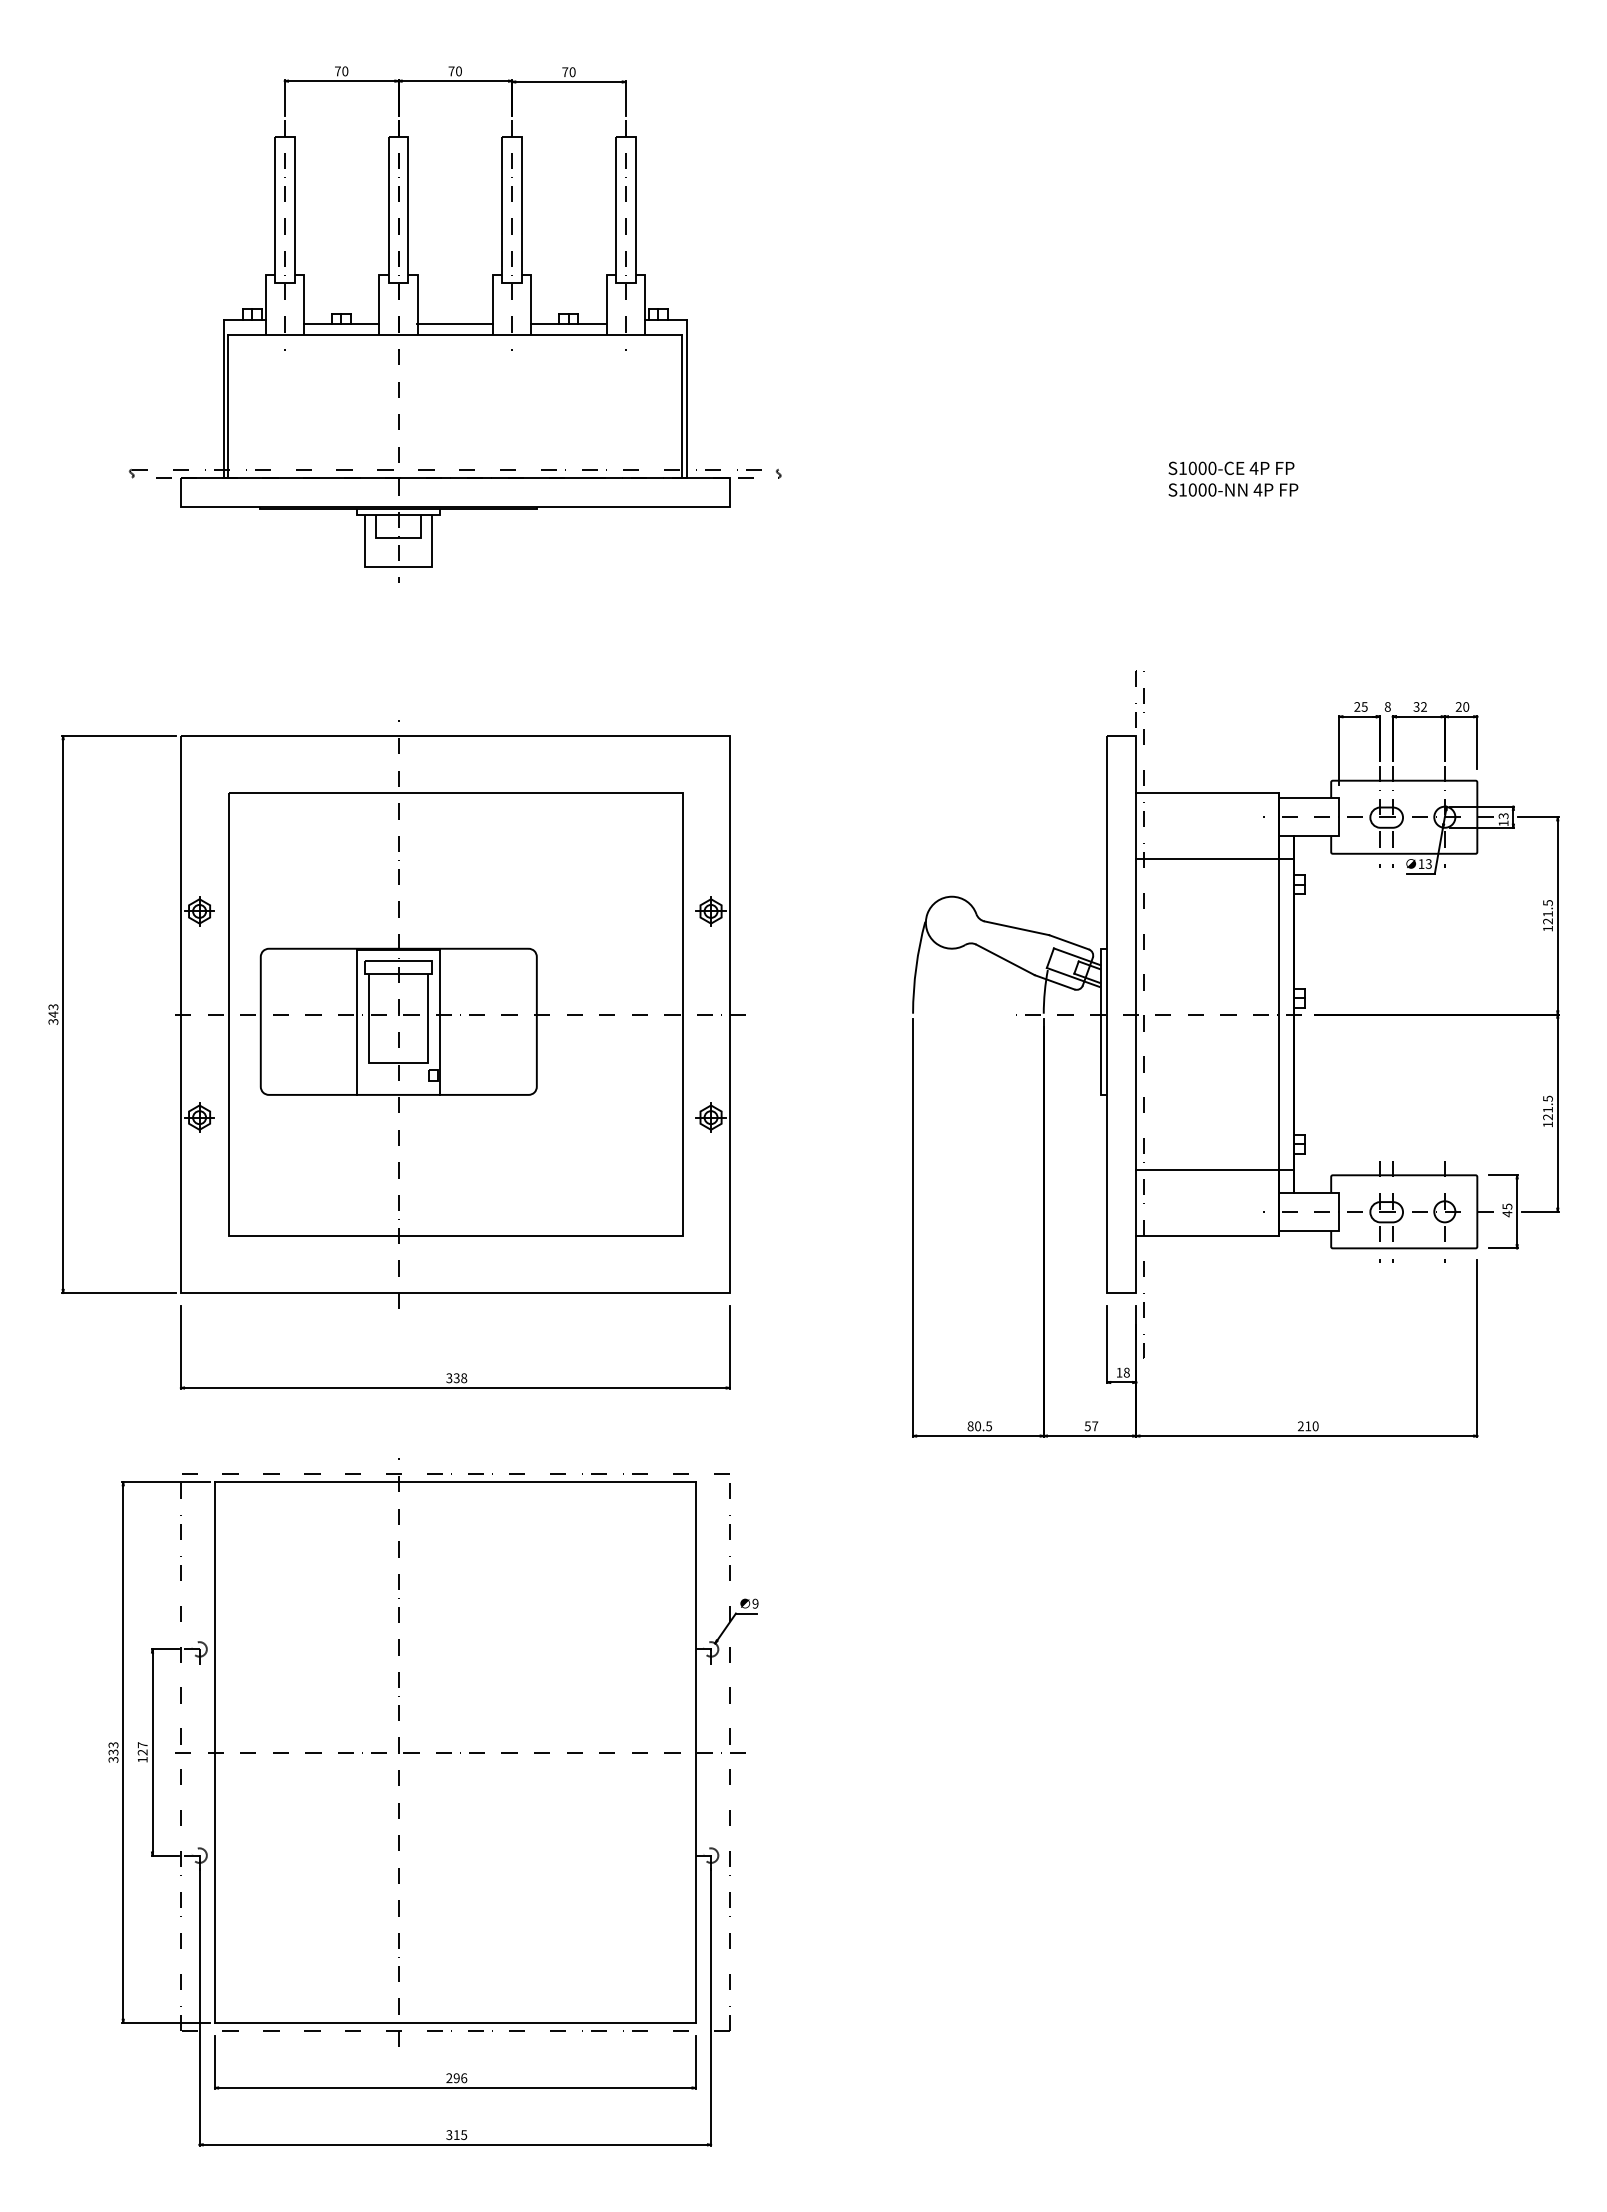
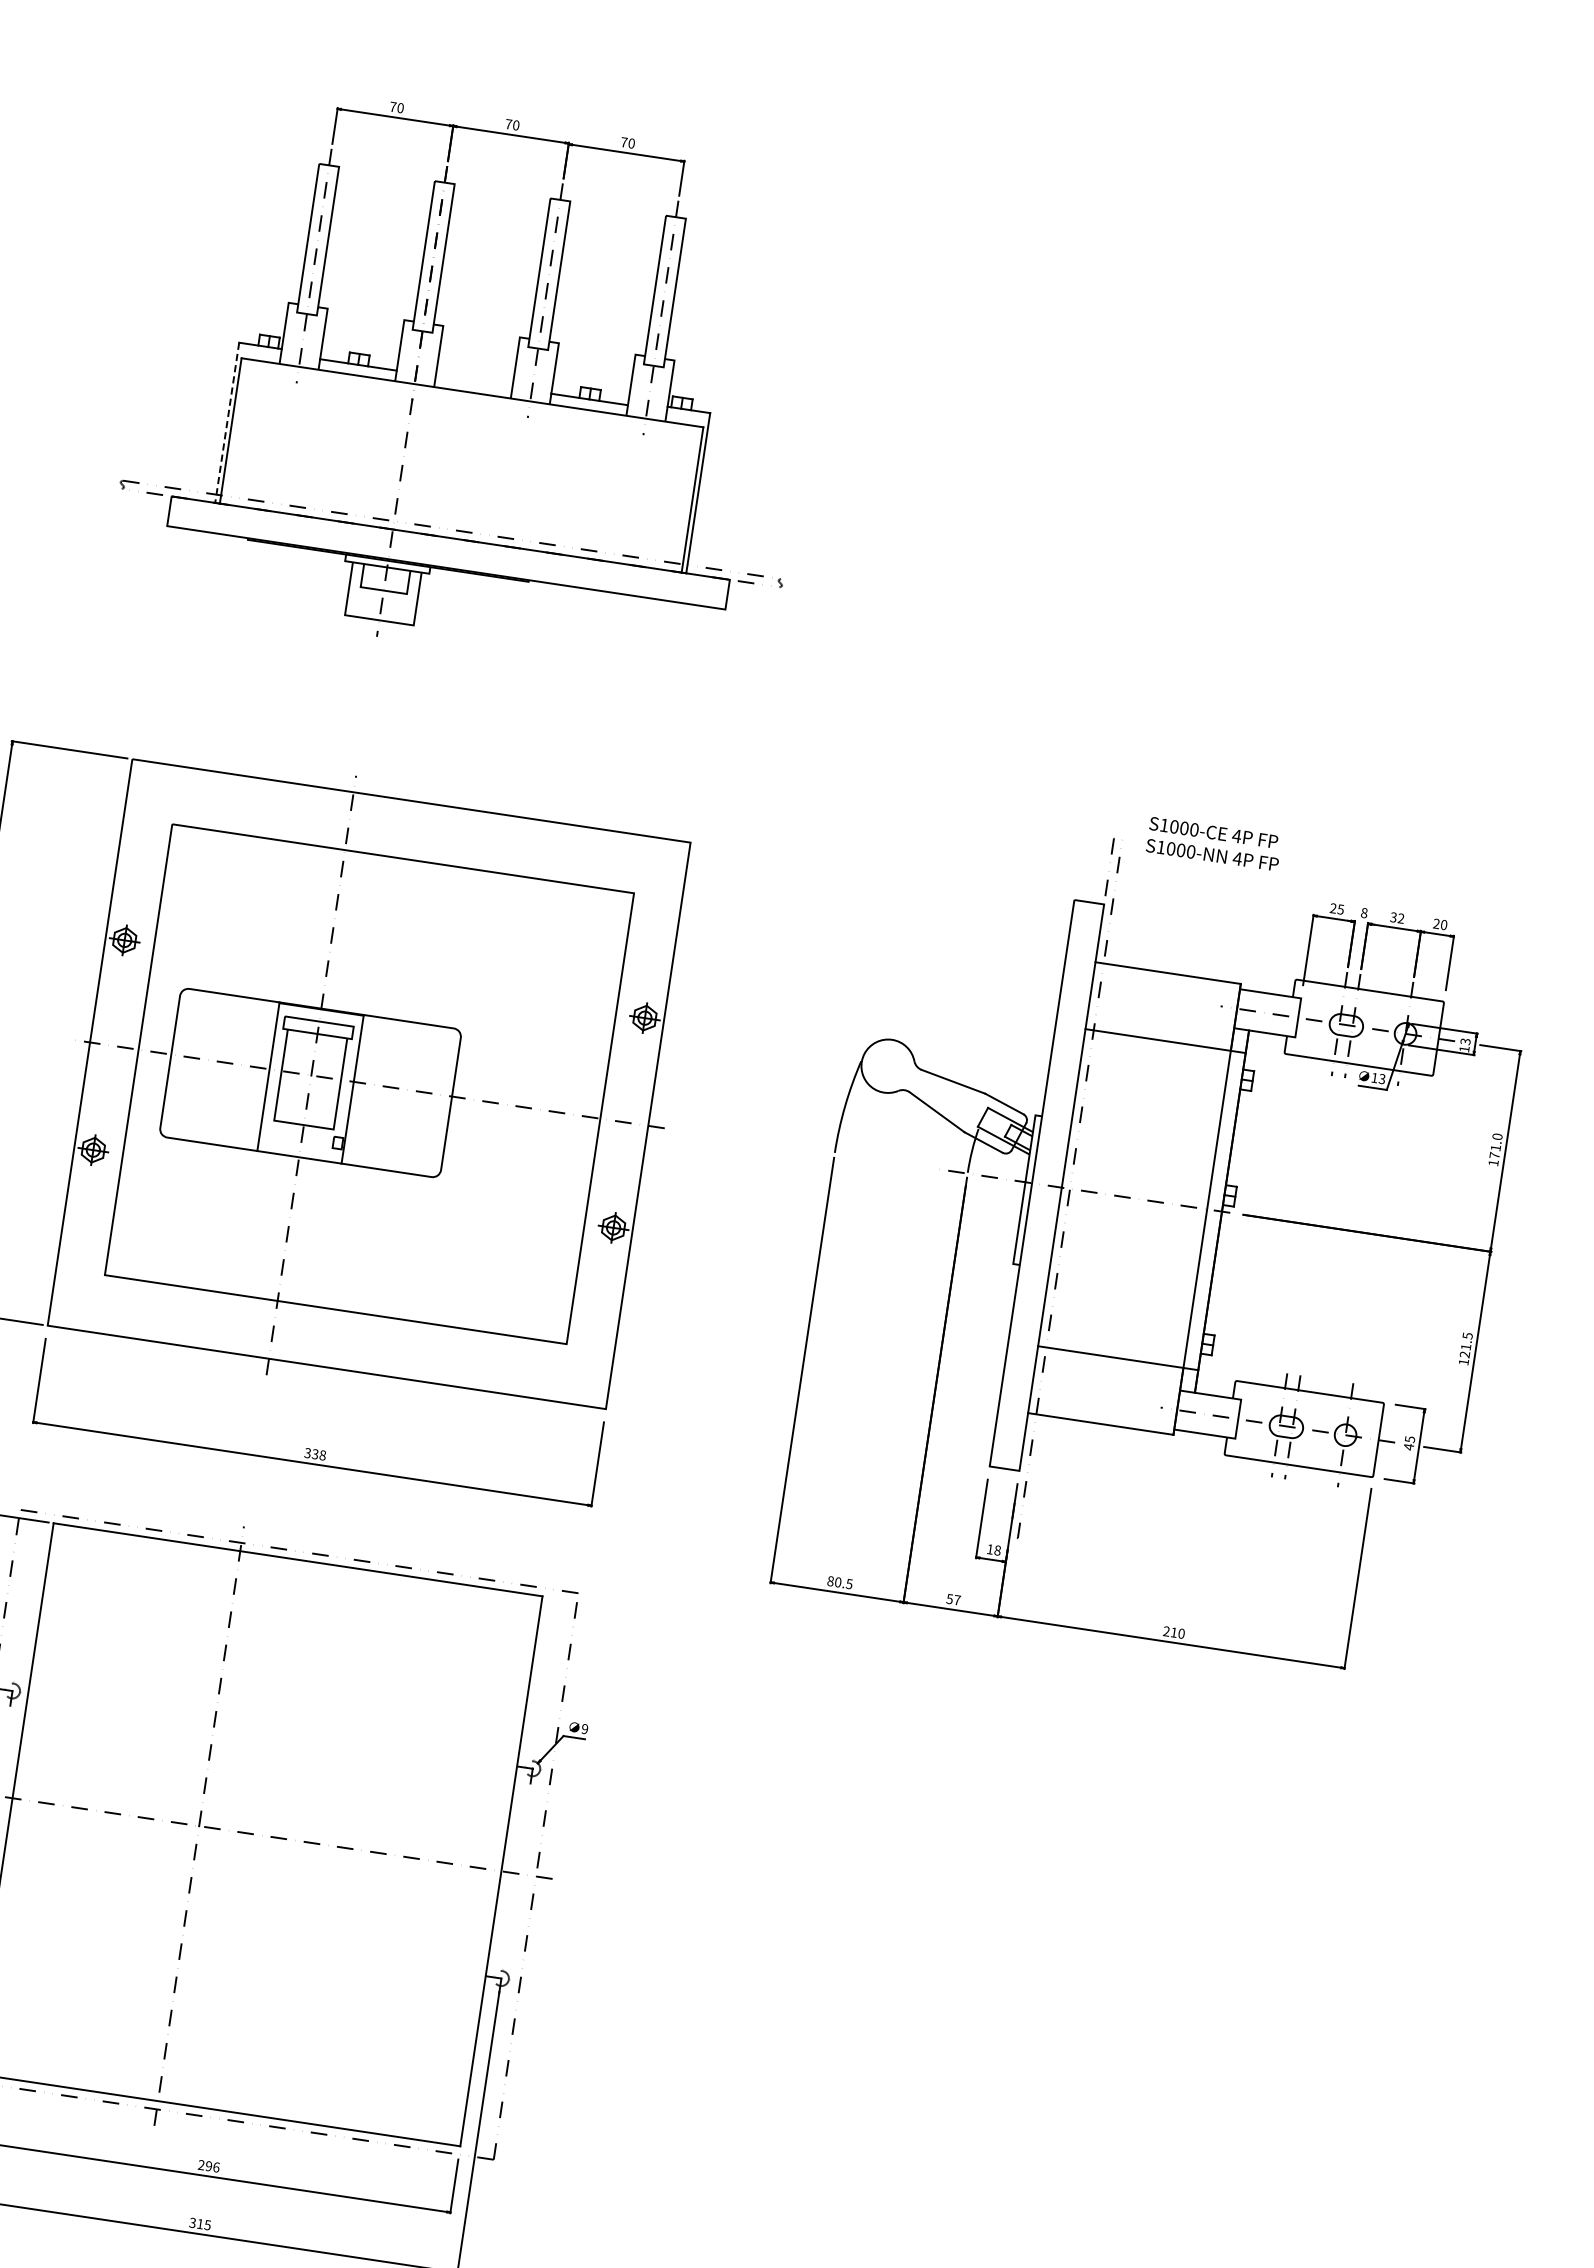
line: (454, 324) -> (473, 382), removed
line: (223, 398) -> (227, 422), solid -> dashed
text: (1233, 478) -> (1214, 843), moved
text: (1547, 912) -> (1495, 1146), 121.5 -> 171.0

